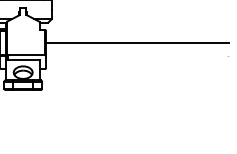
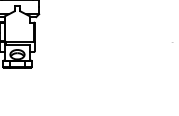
line: (137, 43) -> (103, 32), removed

